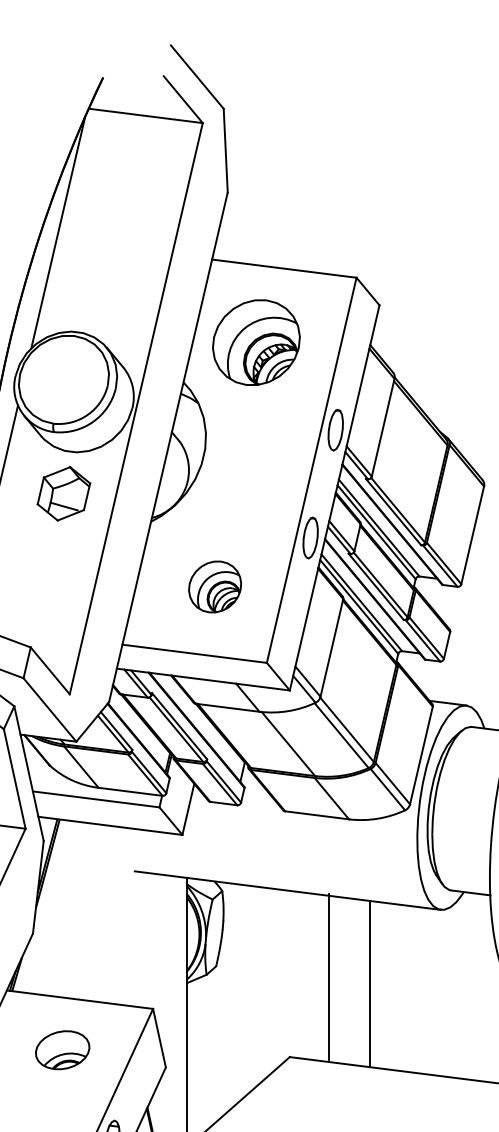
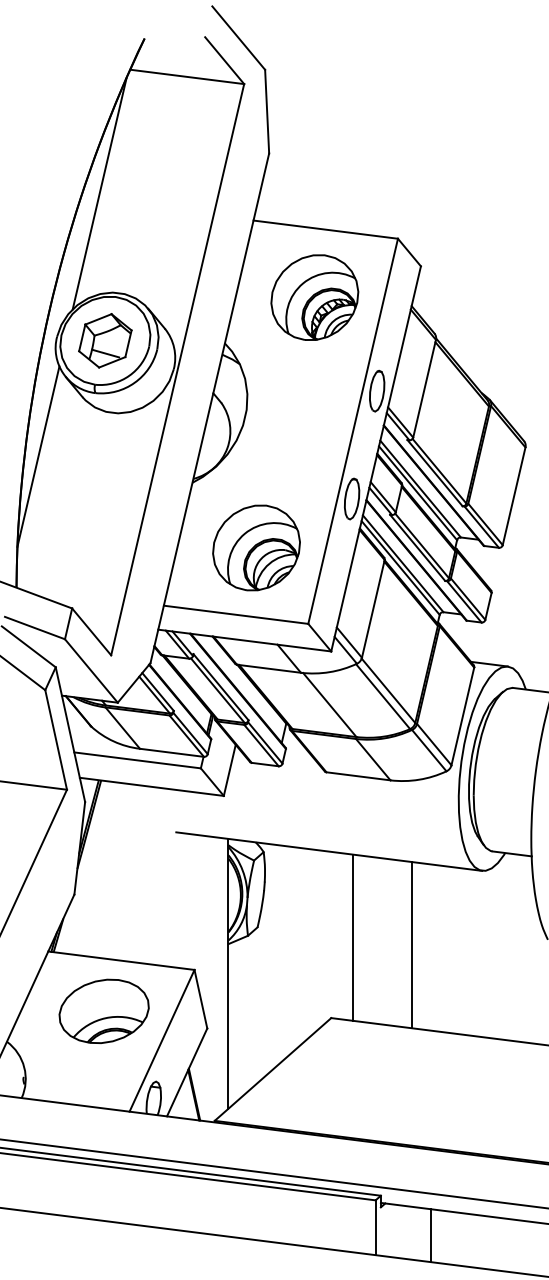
part: (256, 342) -> (314, 297), moved
part: (64, 493) -> (105, 340), moved
part: (215, 586) -> (256, 547), size x1.67
line: (329, 976) -> (353, 937), moved
part: (62, 1049) -> (103, 1010), size x1.67

